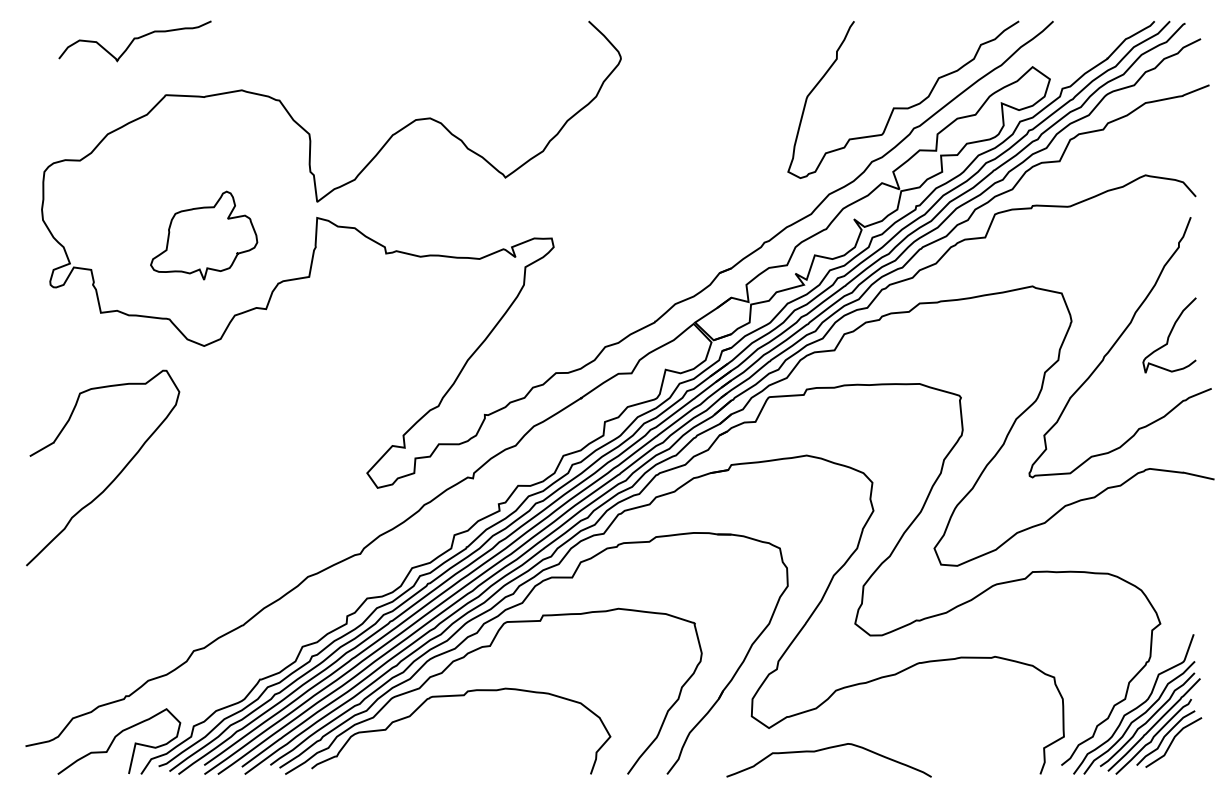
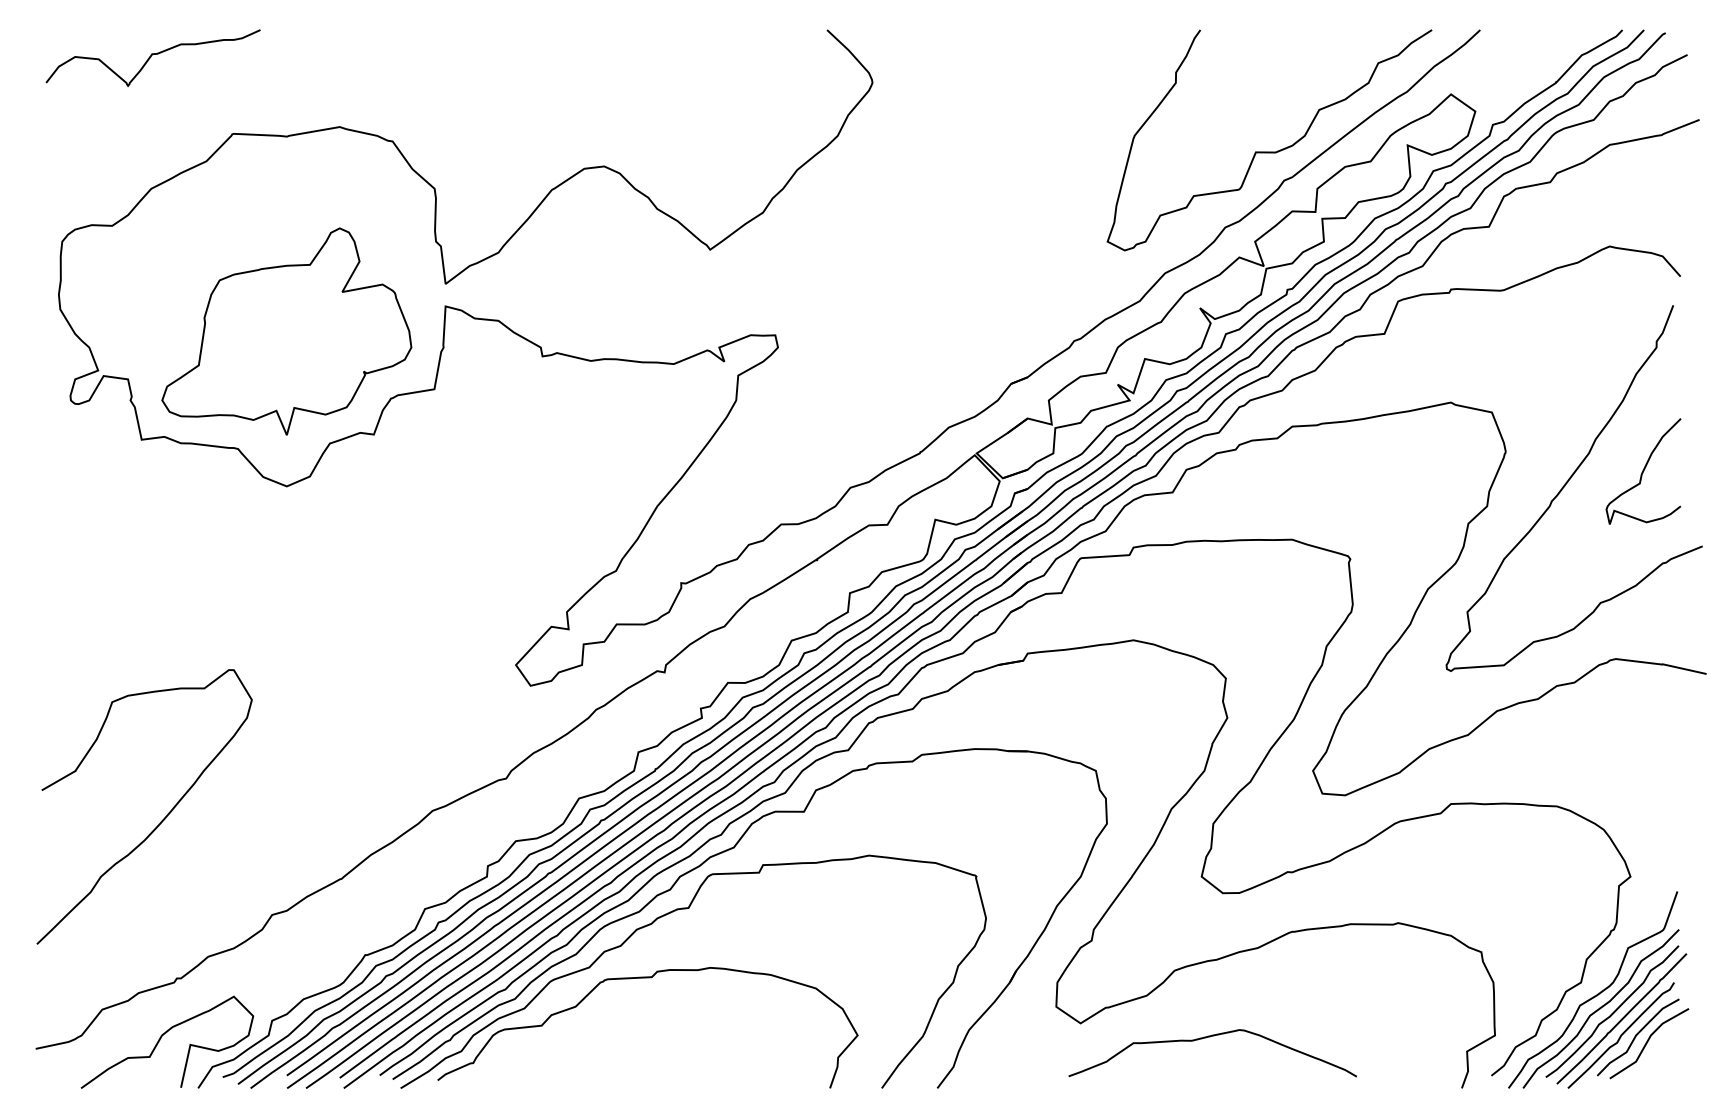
curve: (134, 40) -> (152, 57), moved
part: (203, 235) -> (285, 331), size x1.67
curve: (116, 475) -> (163, 817), moved
curve: (827, 749) -> (1210, 1037), moved

